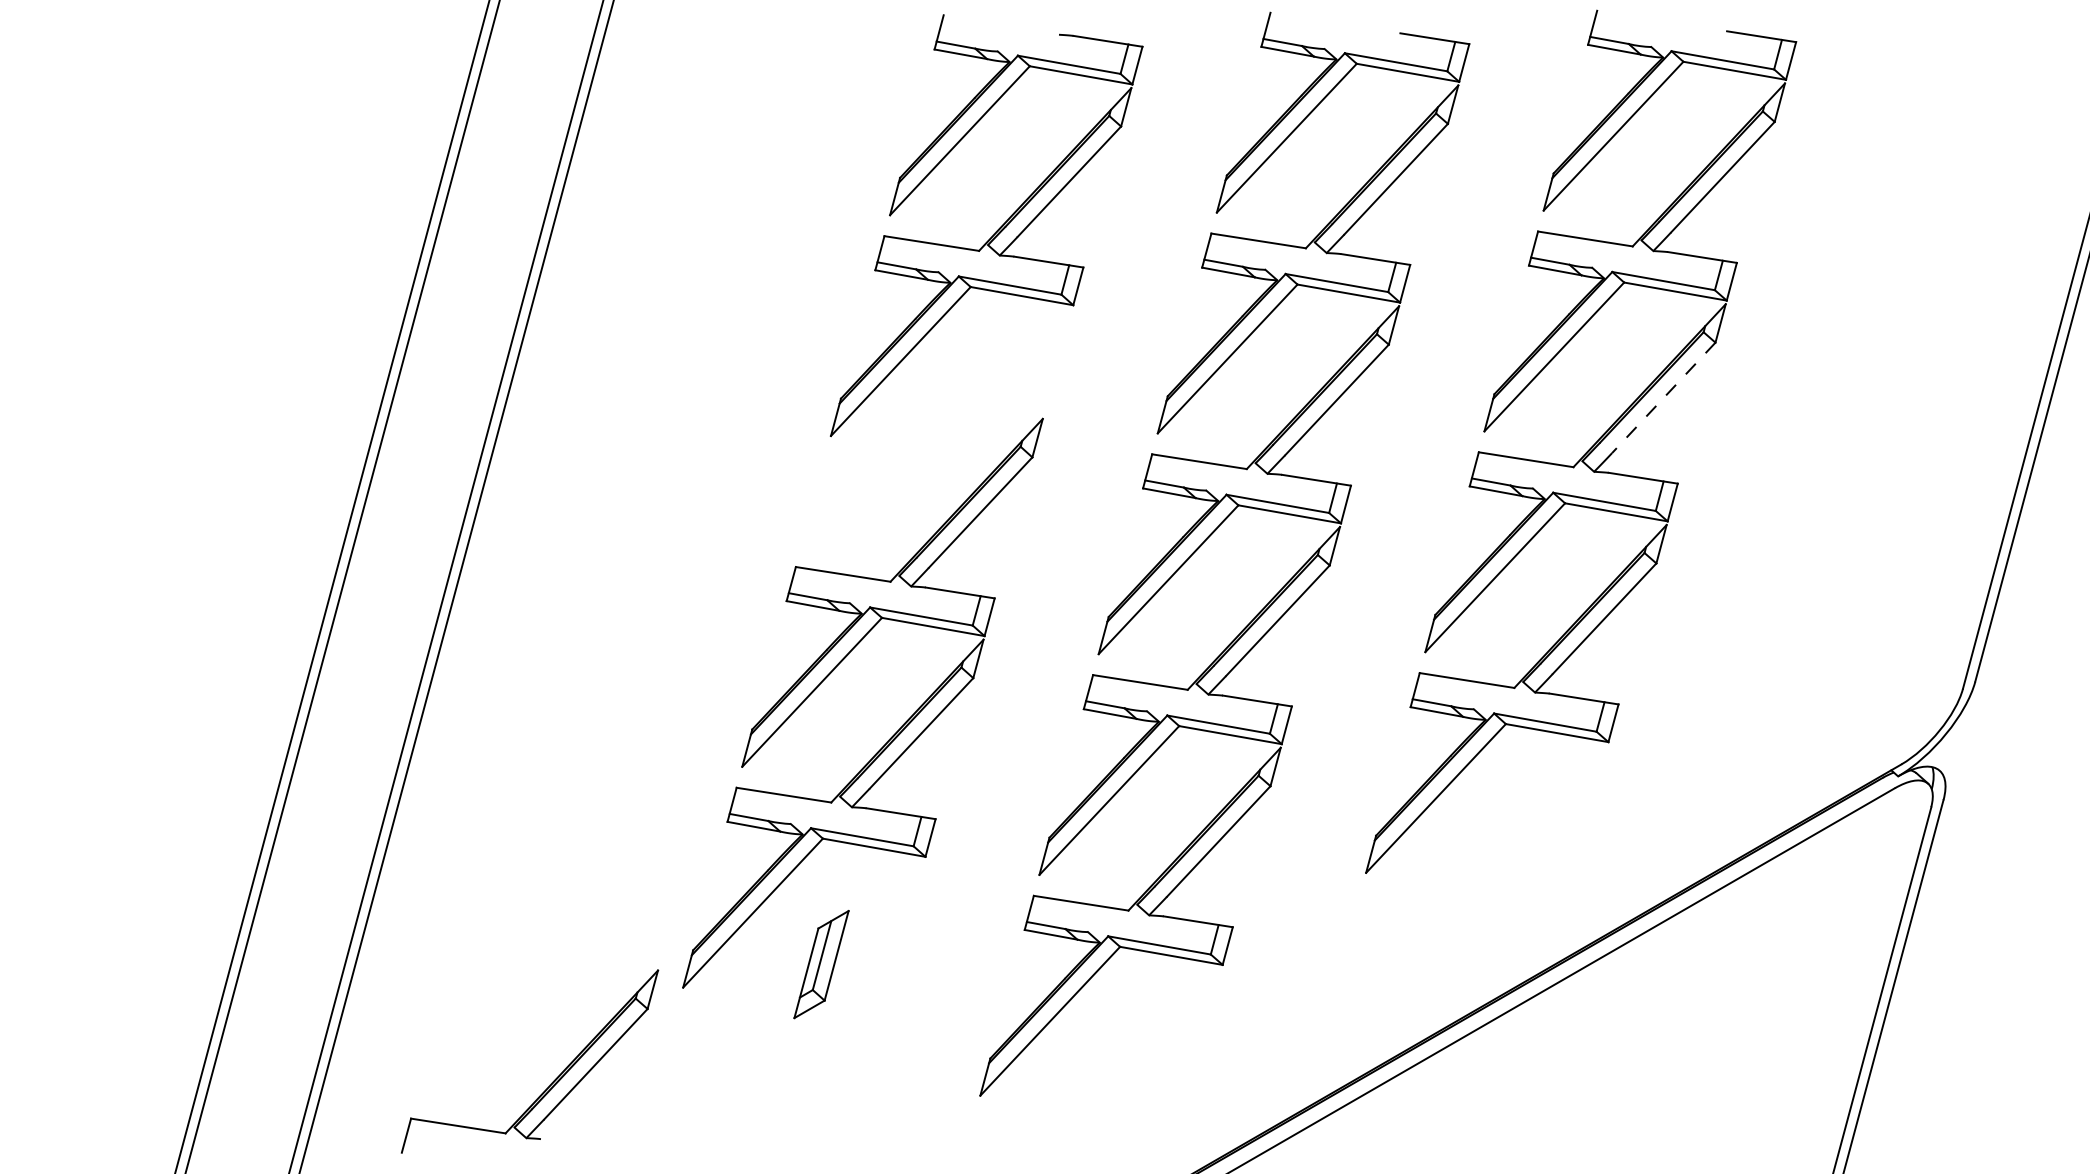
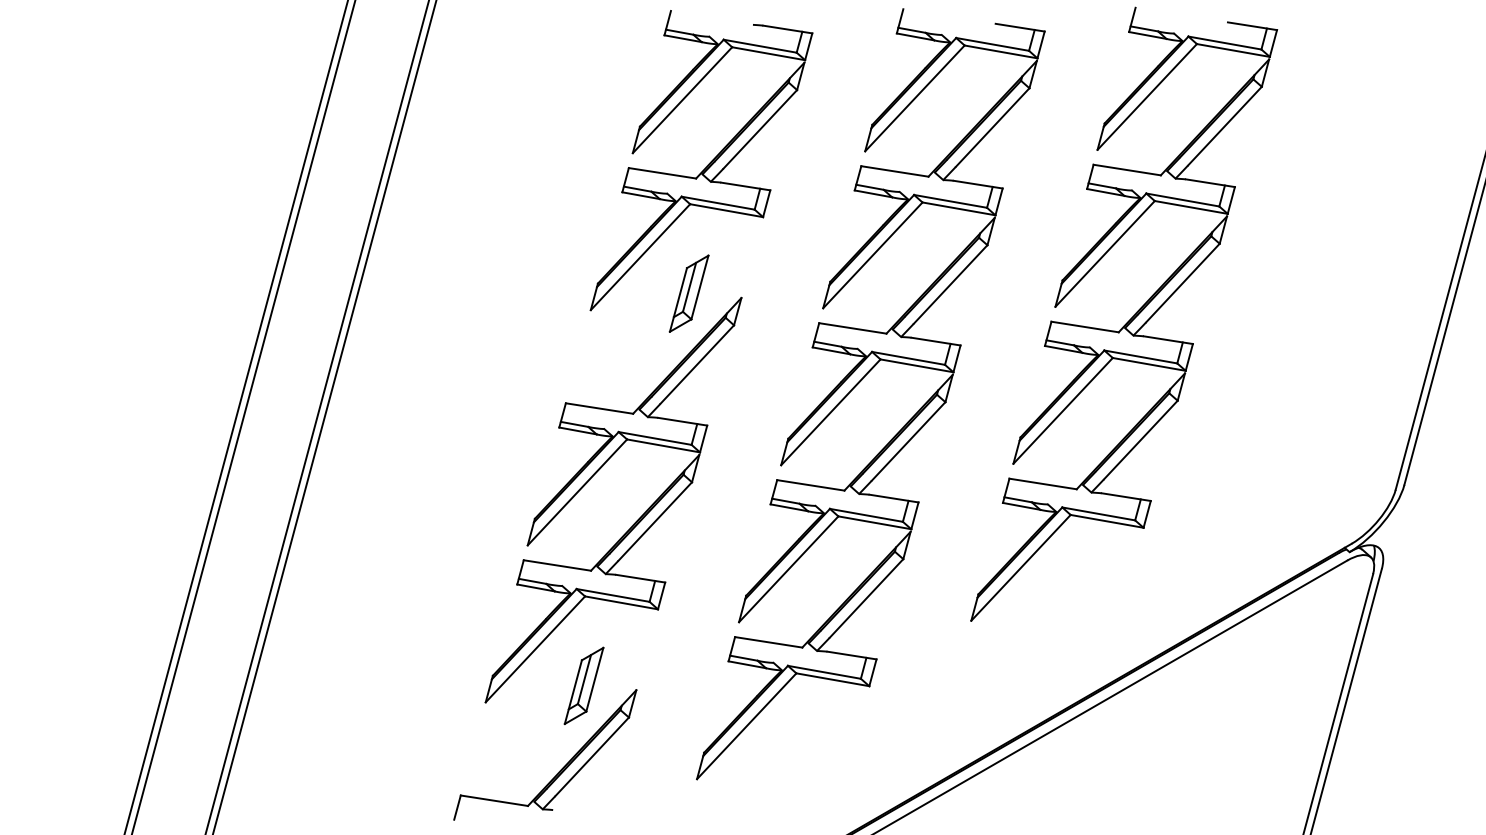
line: (1663, 397) -> (1182, 282), dashed -> solid
part: (969, 412) -> (689, 293), added
part: (551, 1082) -> (560, 769), moved

